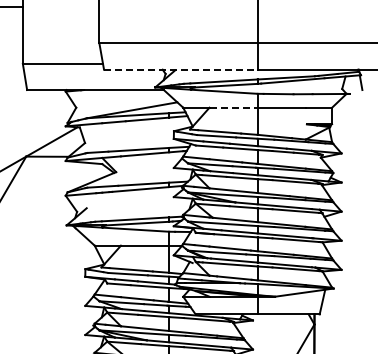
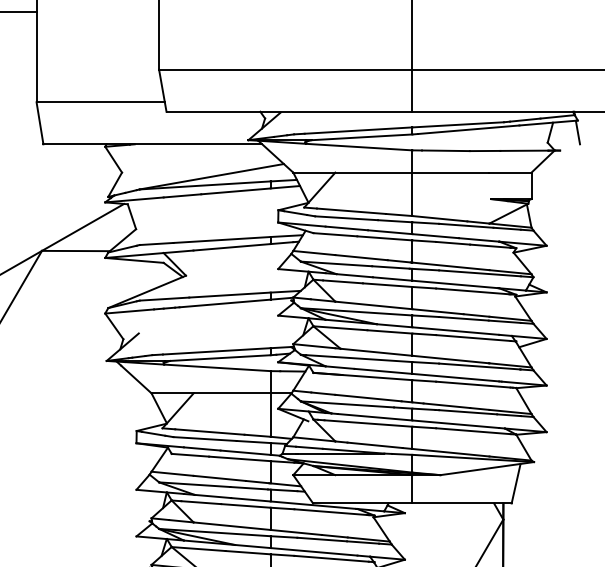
line: (180, 69) -> (288, 111), dashed -> solid
line: (234, 107) -> (375, 172), dashed -> solid

